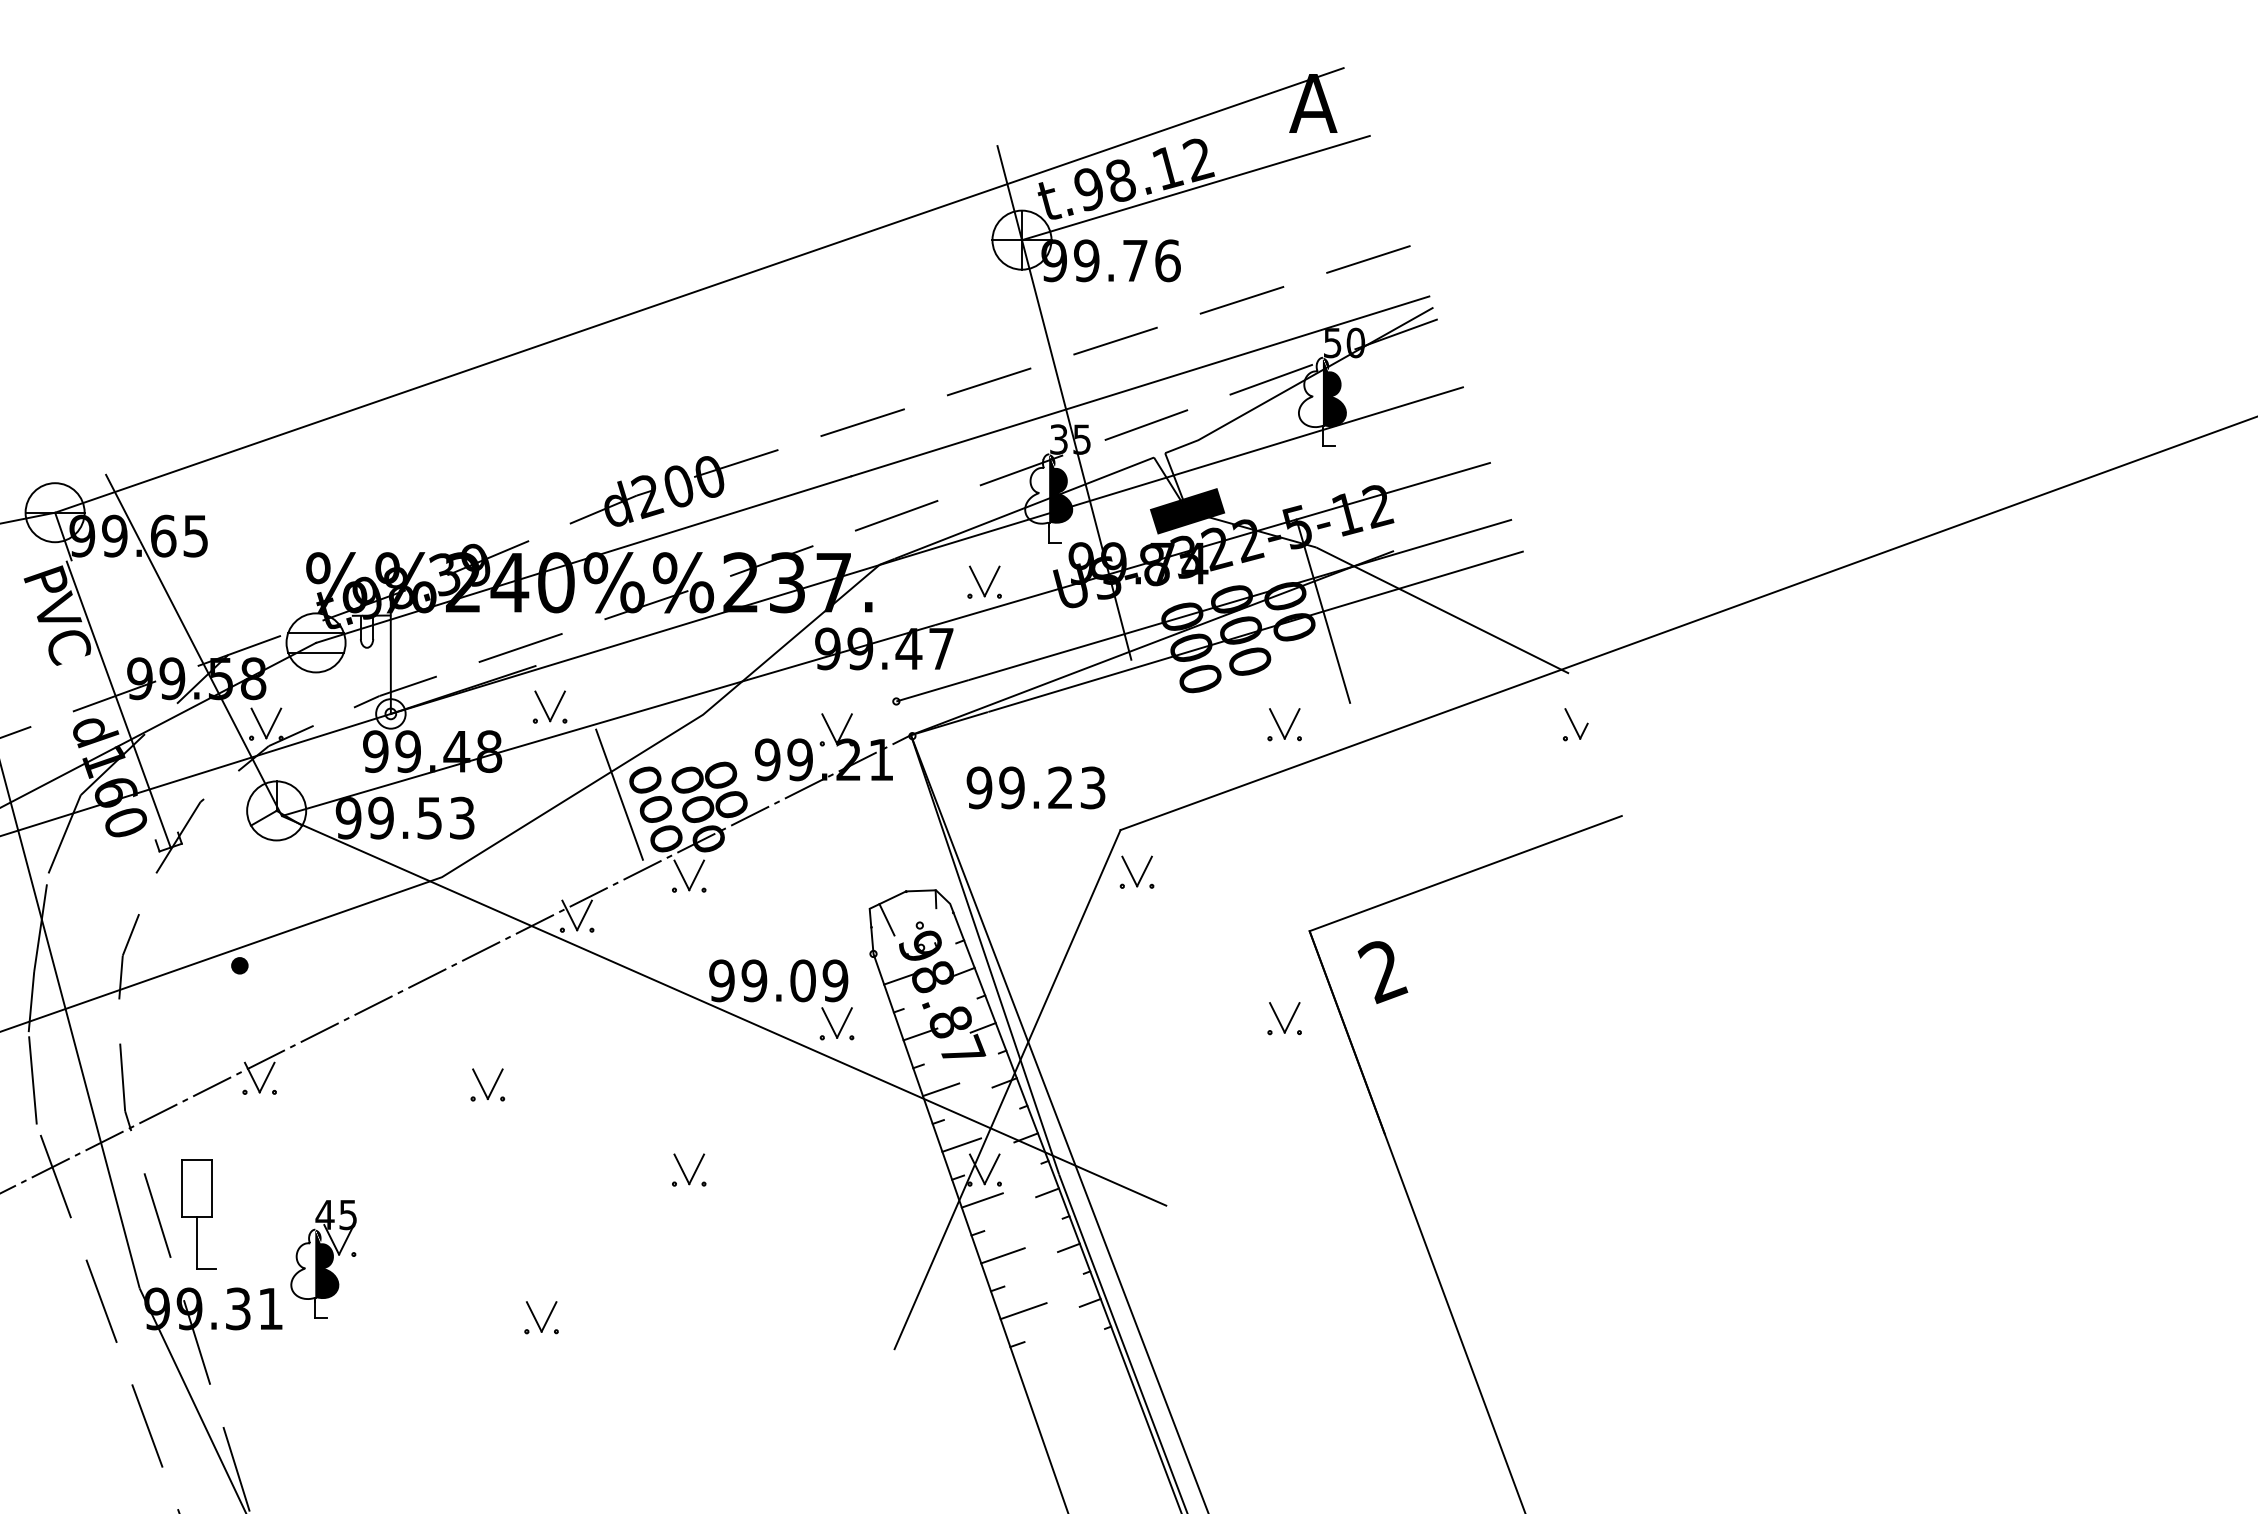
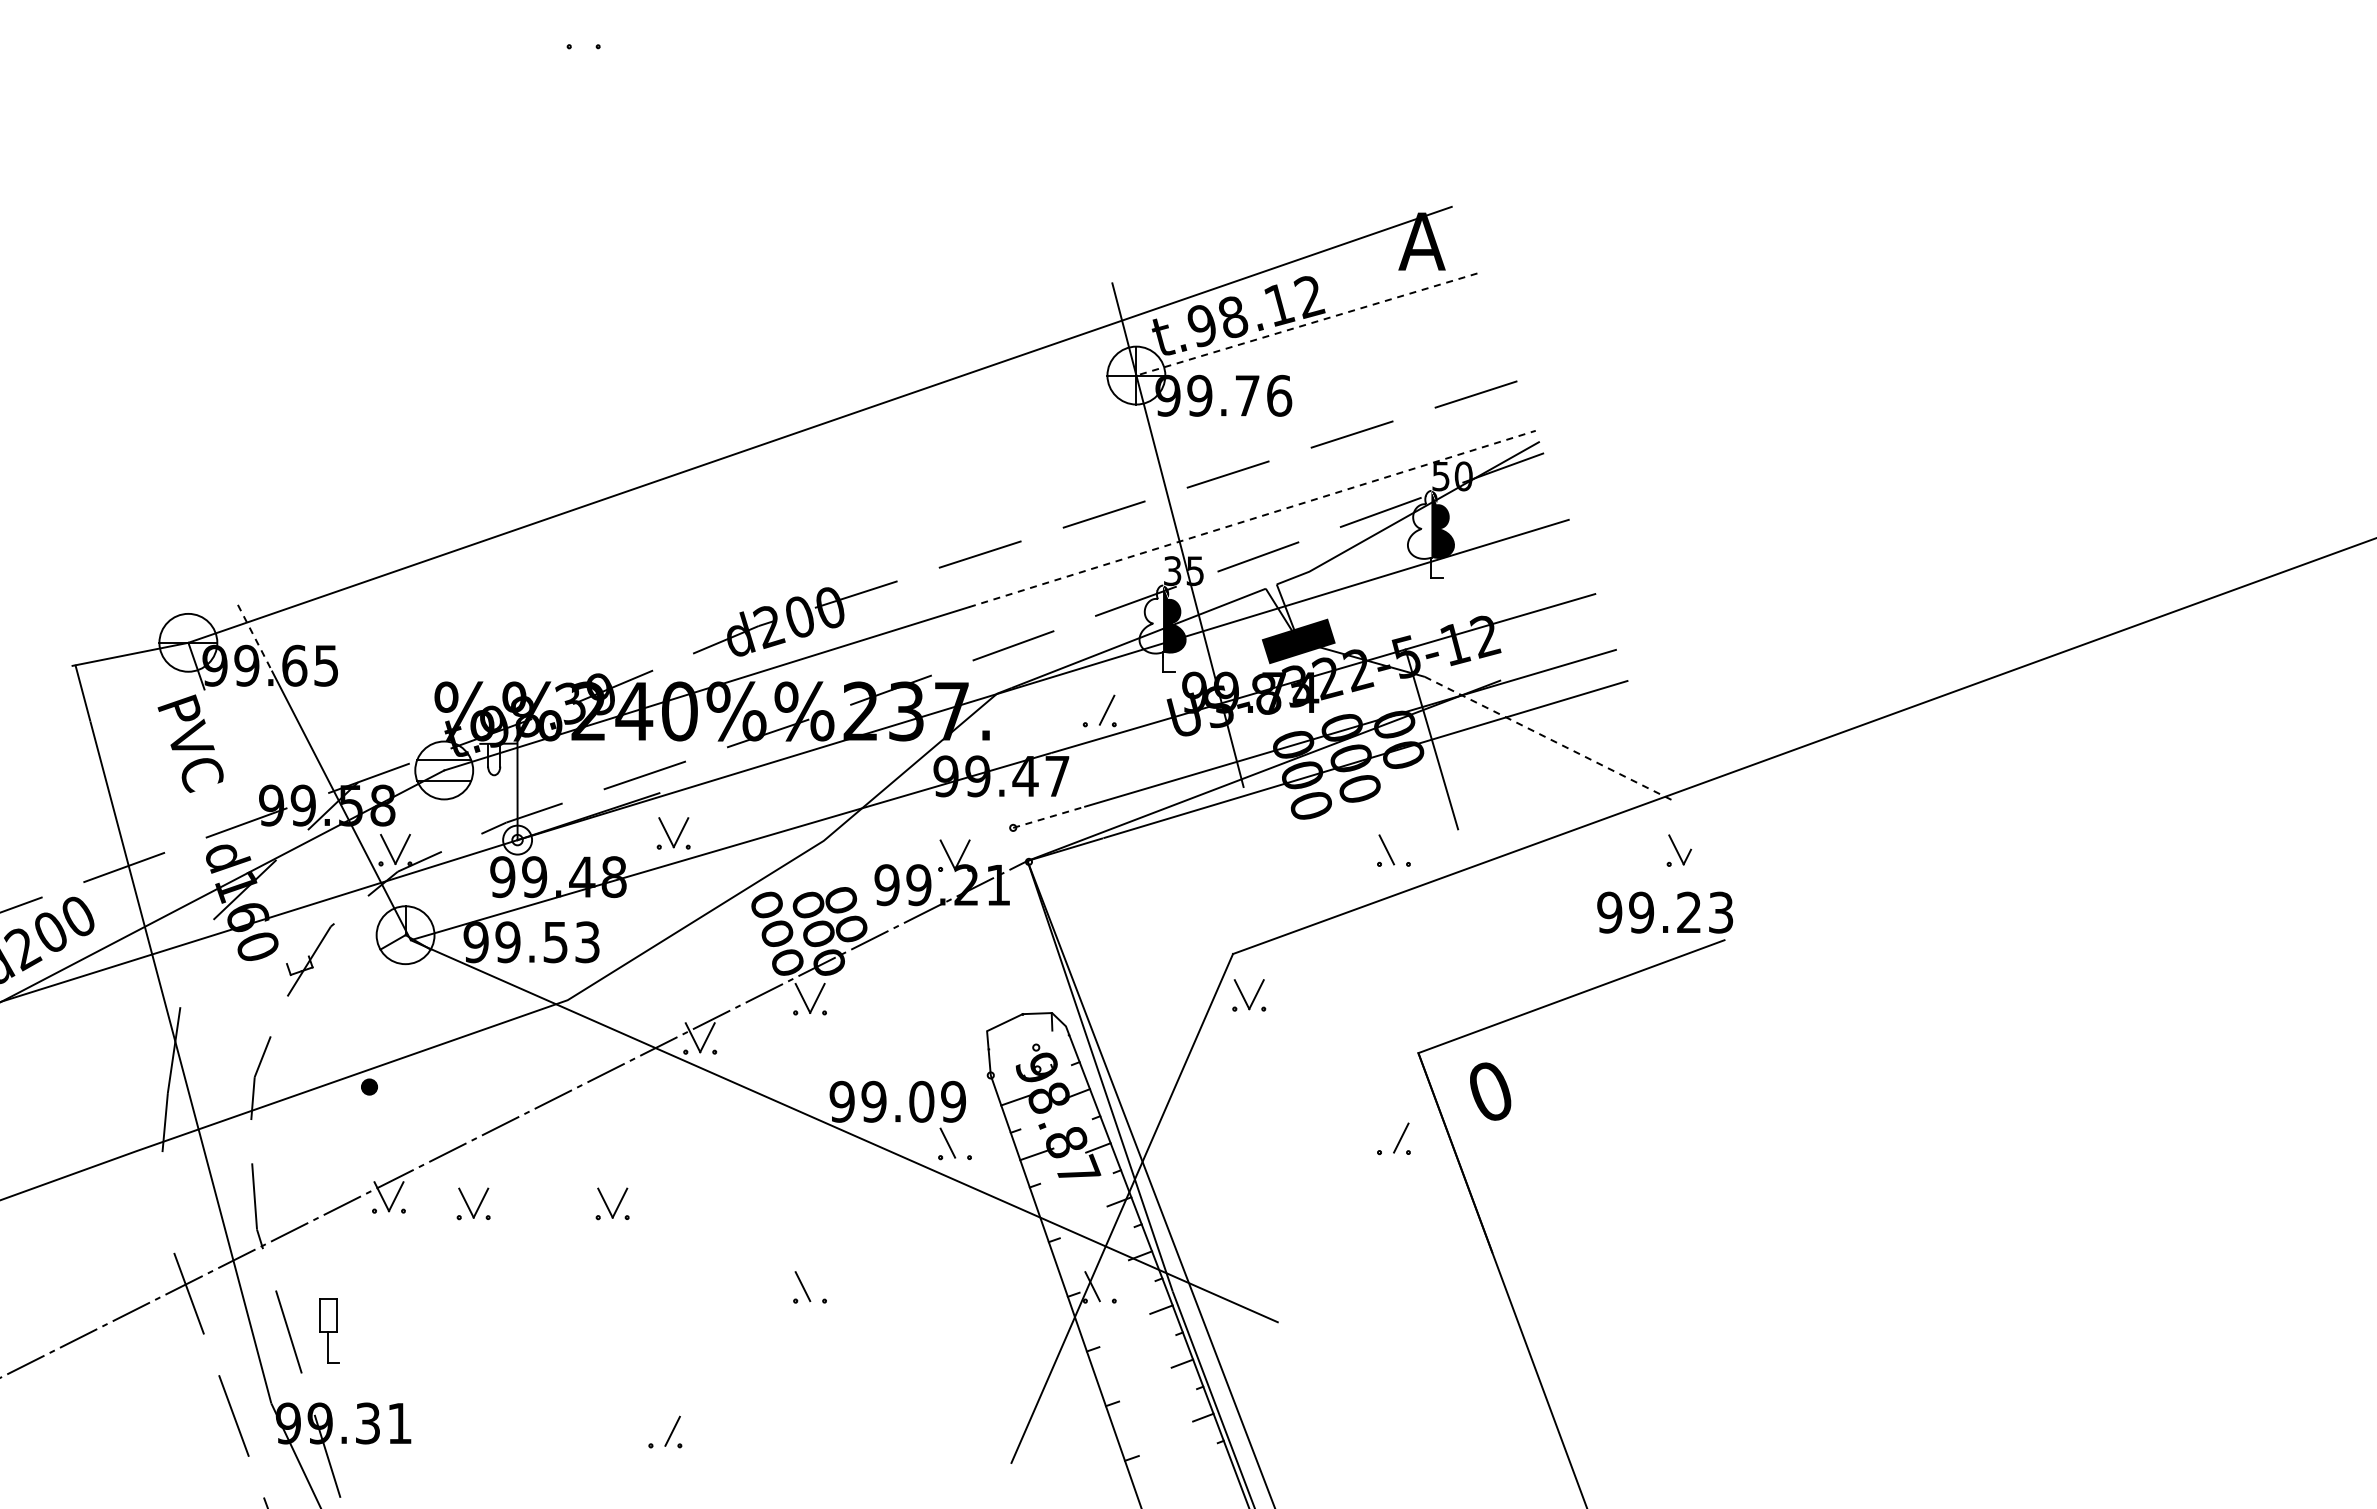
line: (1195, 188) -> (1306, 324), solid -> dashed
line: (1140, 385) -> (1252, 518), solid -> dashed
line: (122, 507) -> (254, 637), solid -> dashed
line: (977, 580) -> (1092, 709), removed
line: (1442, 610) -> (1548, 738), solid -> dashed
line: (933, 690) -> (1049, 817), solid -> dashed
line: (118, 704) -> (250, 830), removed
line: (1292, 723) -> (1401, 849), removed
text: (1036, 787) -> (1665, 912), moved
line: (619, 794) -> (741, 919), removed
line: (64, 833) -> (197, 957), removed
line: (886, 919) -> (1003, 1041), removed
text: (1382, 972) -> (1489, 1093), 2 -> 0
line: (1277, 1017) -> (1386, 1137), removed
line: (844, 1022) -> (962, 1142), removed
line: (32, 1078) -> (166, 1197), removed
part: (345, 1084) -> (473, 1203), added
line: (940, 1089) -> (1056, 1208), removed
line: (961, 1144) -> (1077, 1262), removed
line: (696, 1169) -> (817, 1286), removed
line: (991, 1169) -> (1106, 1286), removed
line: (982, 1200) -> (1097, 1317), removed
part: (199, 1214) -> (329, 1330), size x0.6
line: (1002, 1254) -> (1117, 1370), removed
part: (323, 1258) -> (451, 1374), removed
line: (1023, 1310) -> (1137, 1425), removed
line: (533, 1316) -> (657, 1430), removed

